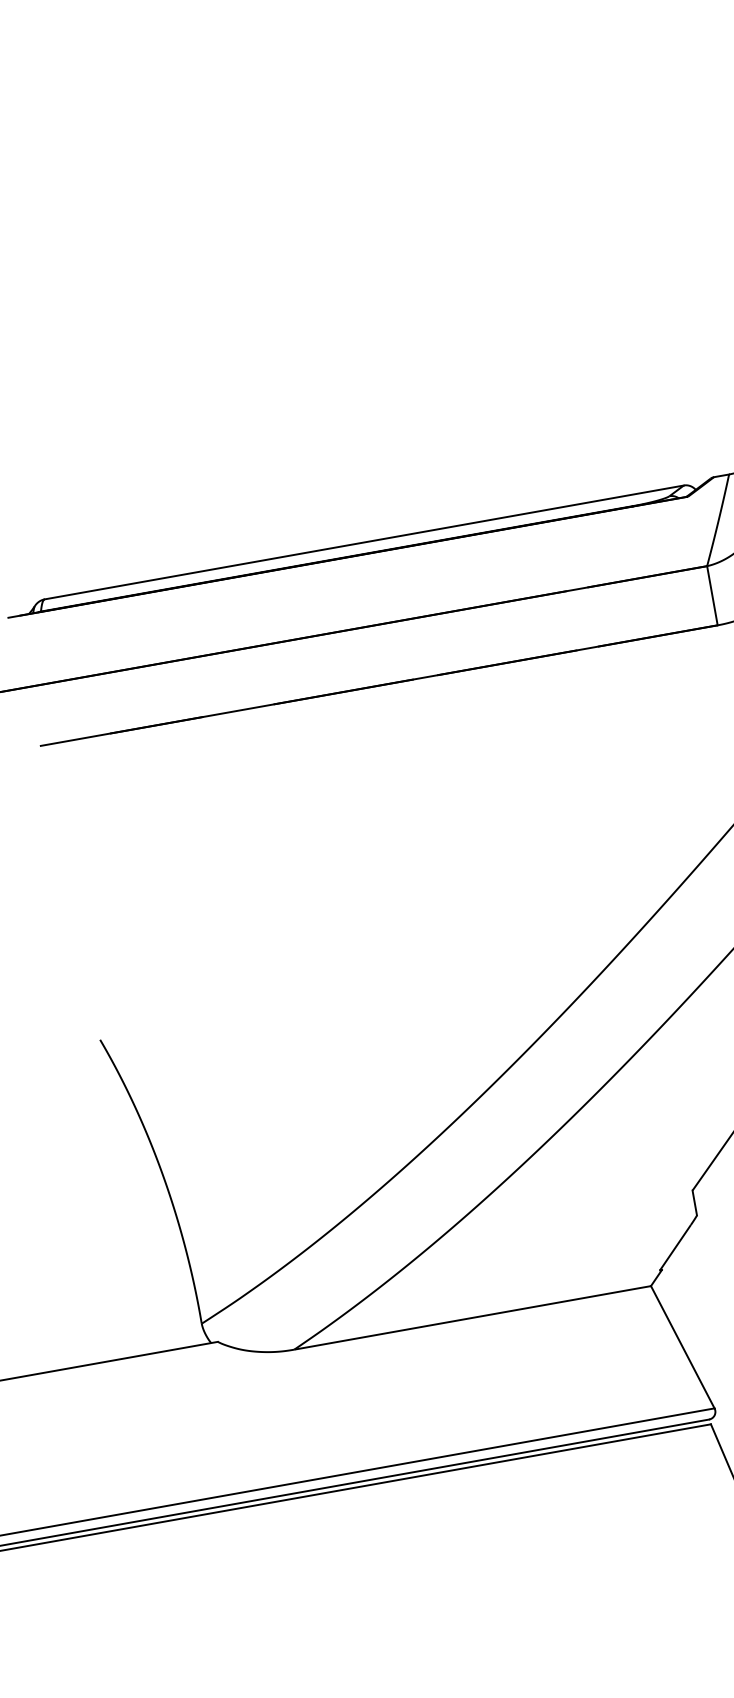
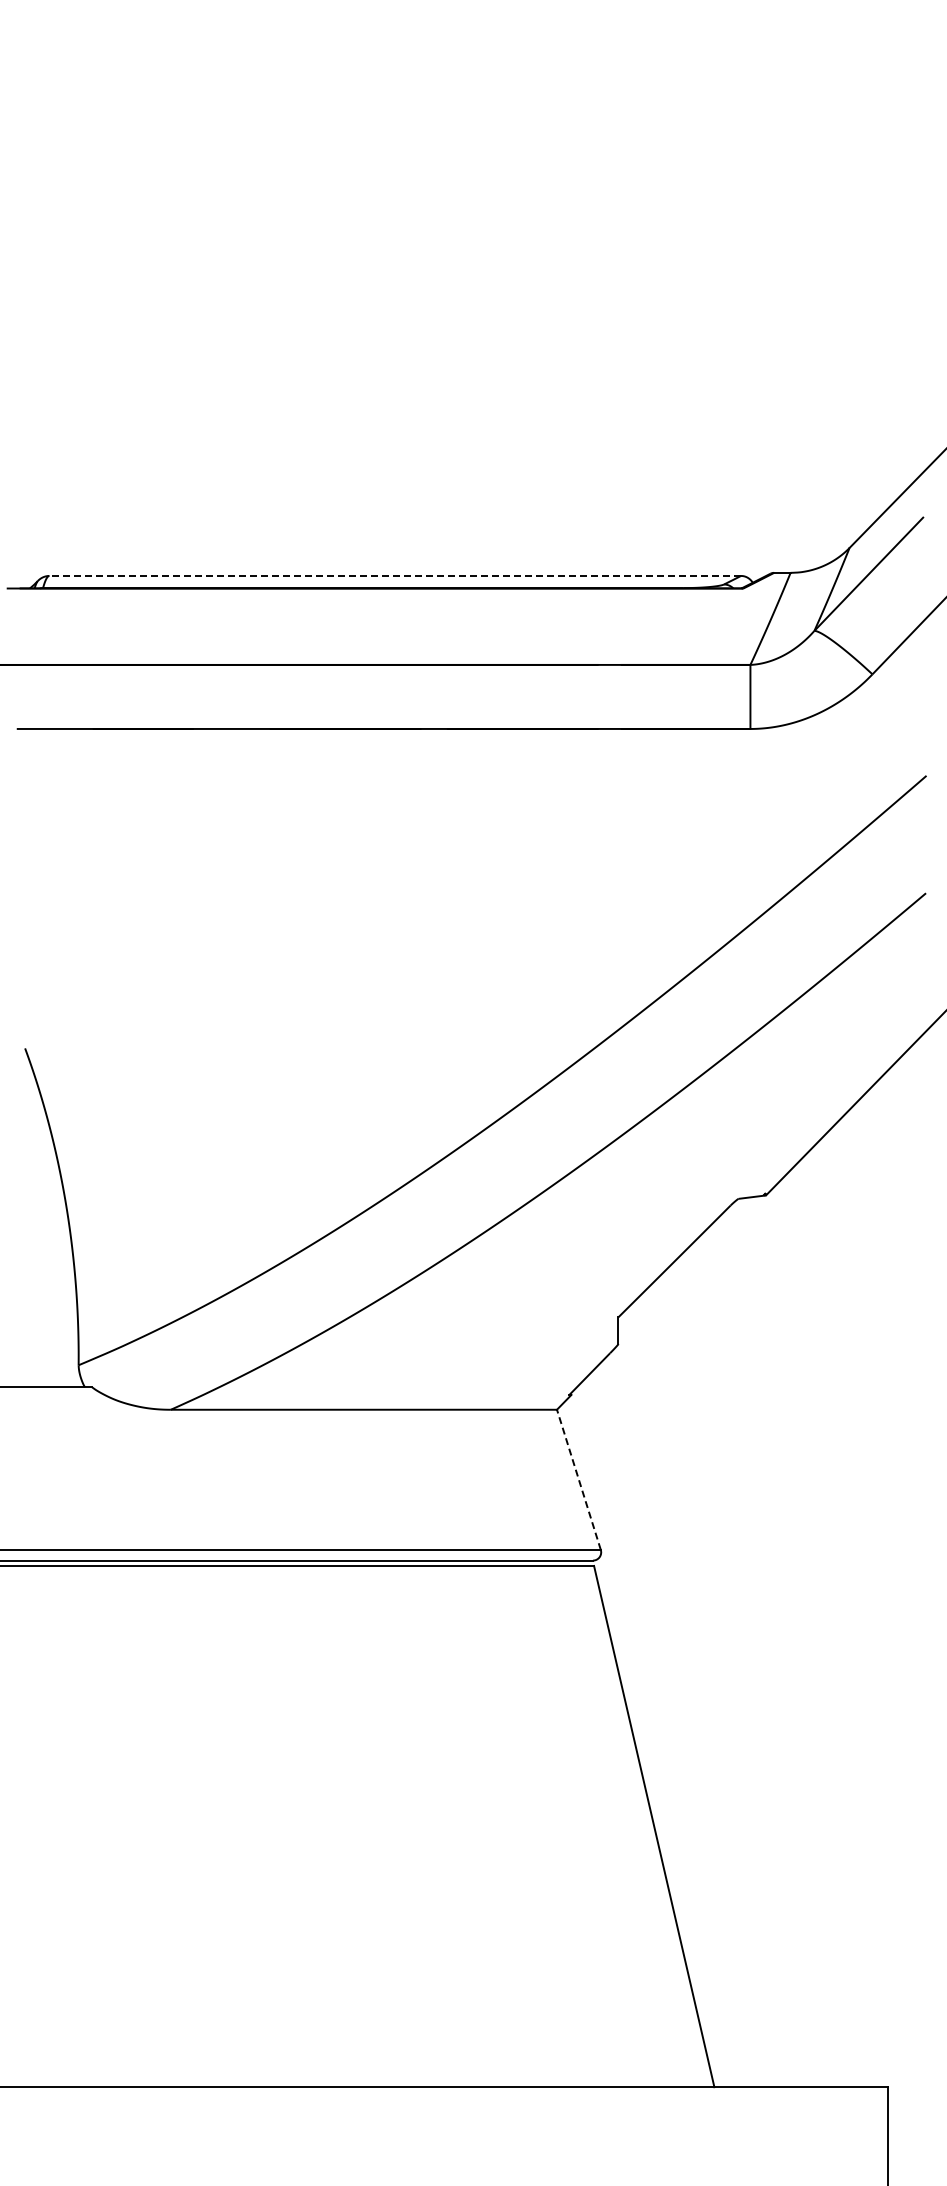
line: (364, 541) -> (395, 575), solid -> dashed
line: (682, 1347) -> (578, 1479), solid -> dashed

